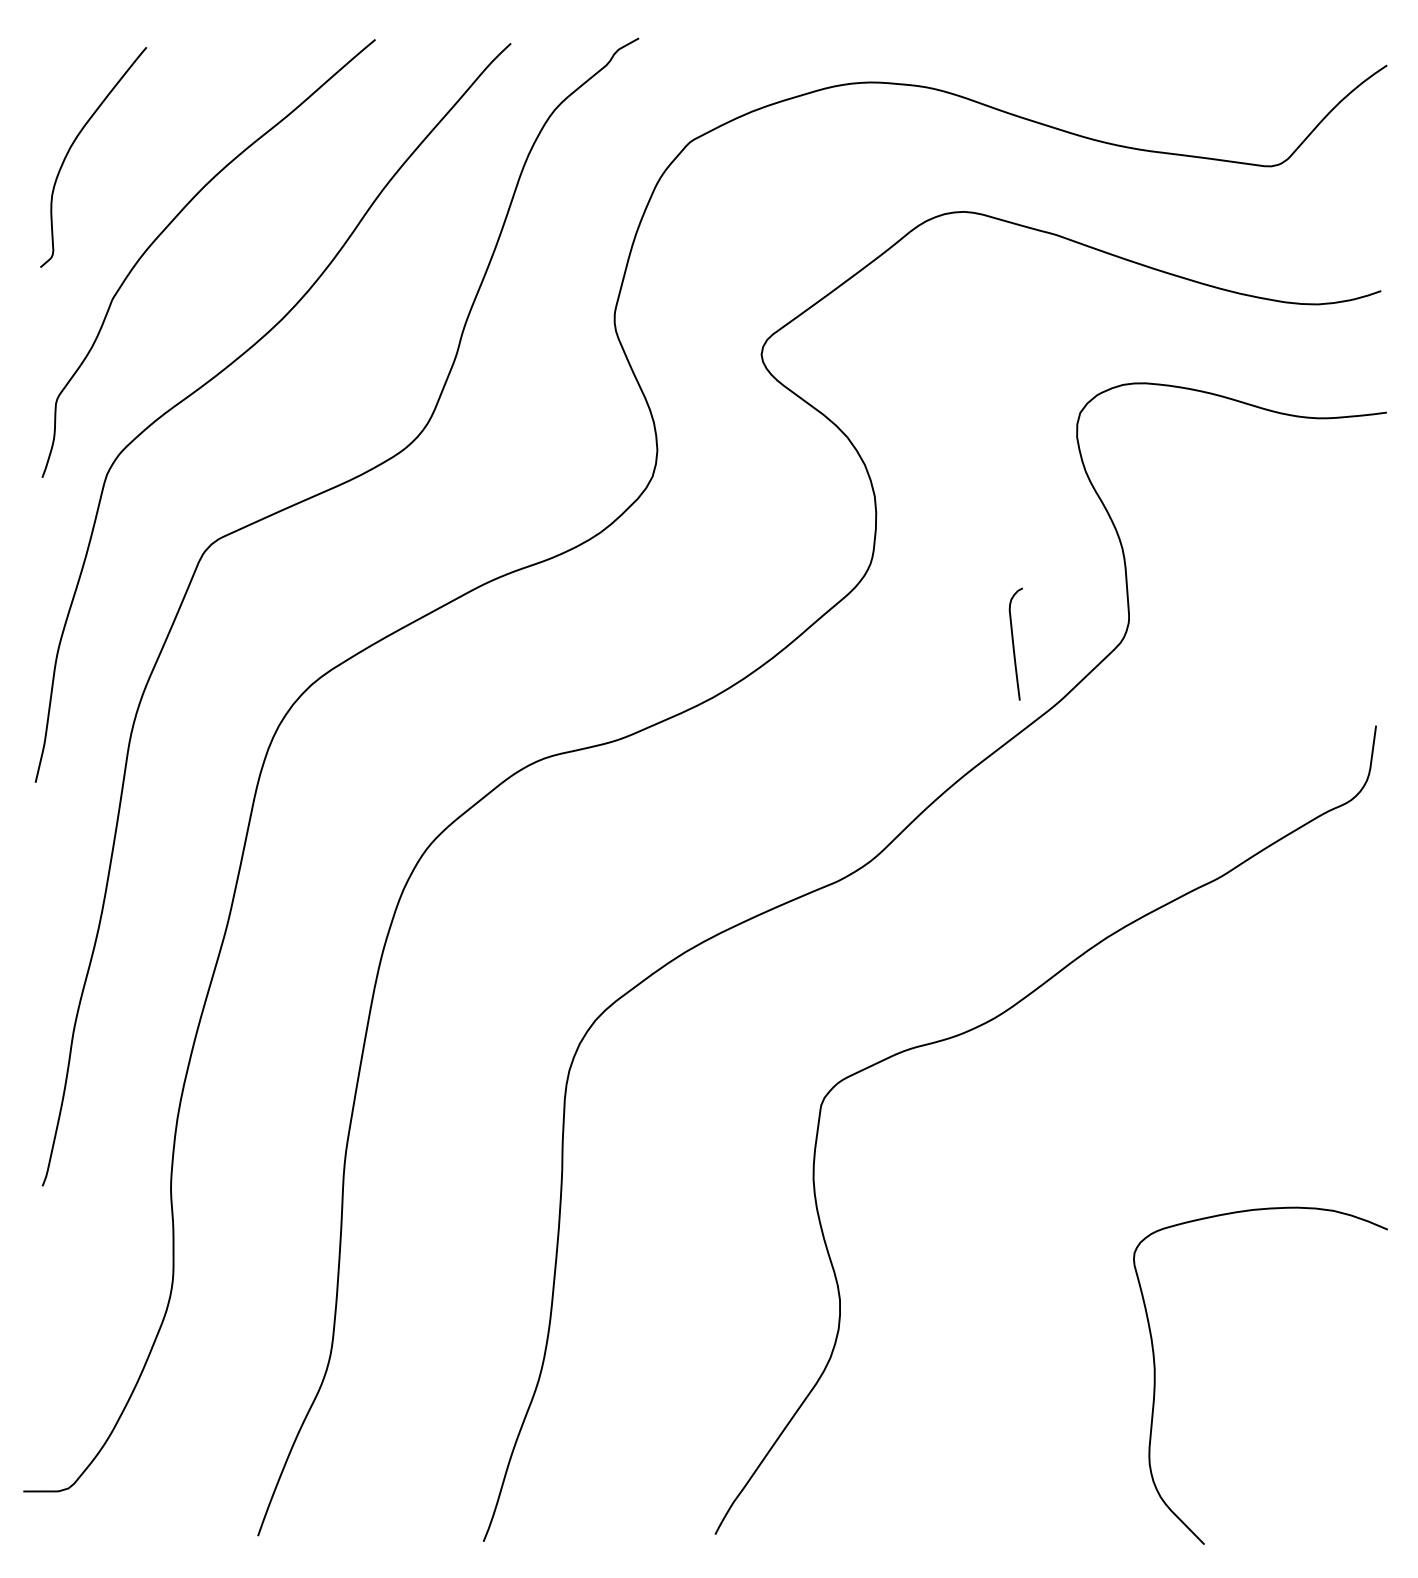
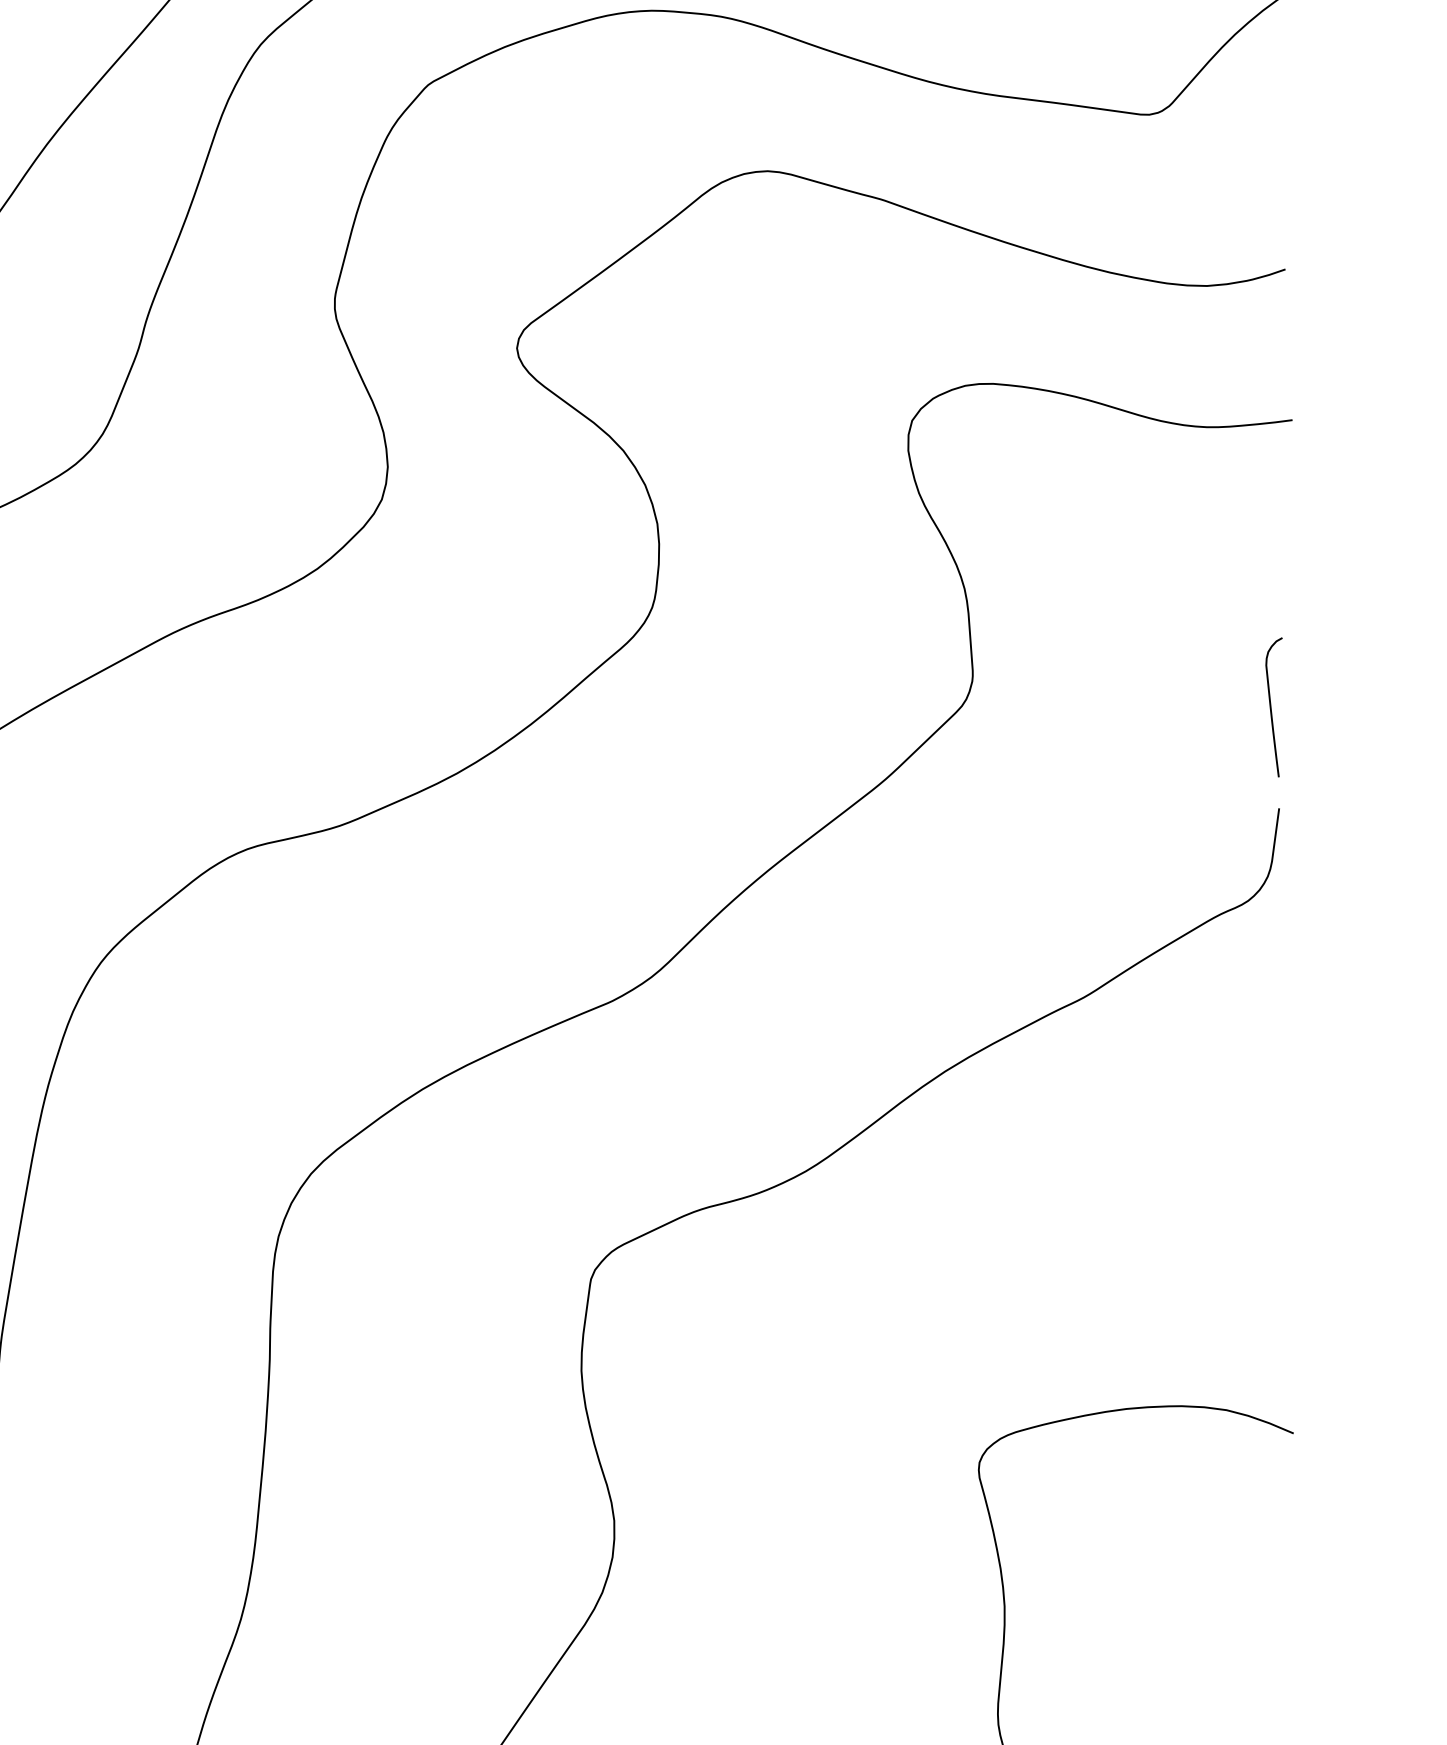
curve: (1014, 643) -> (1272, 706), moved

